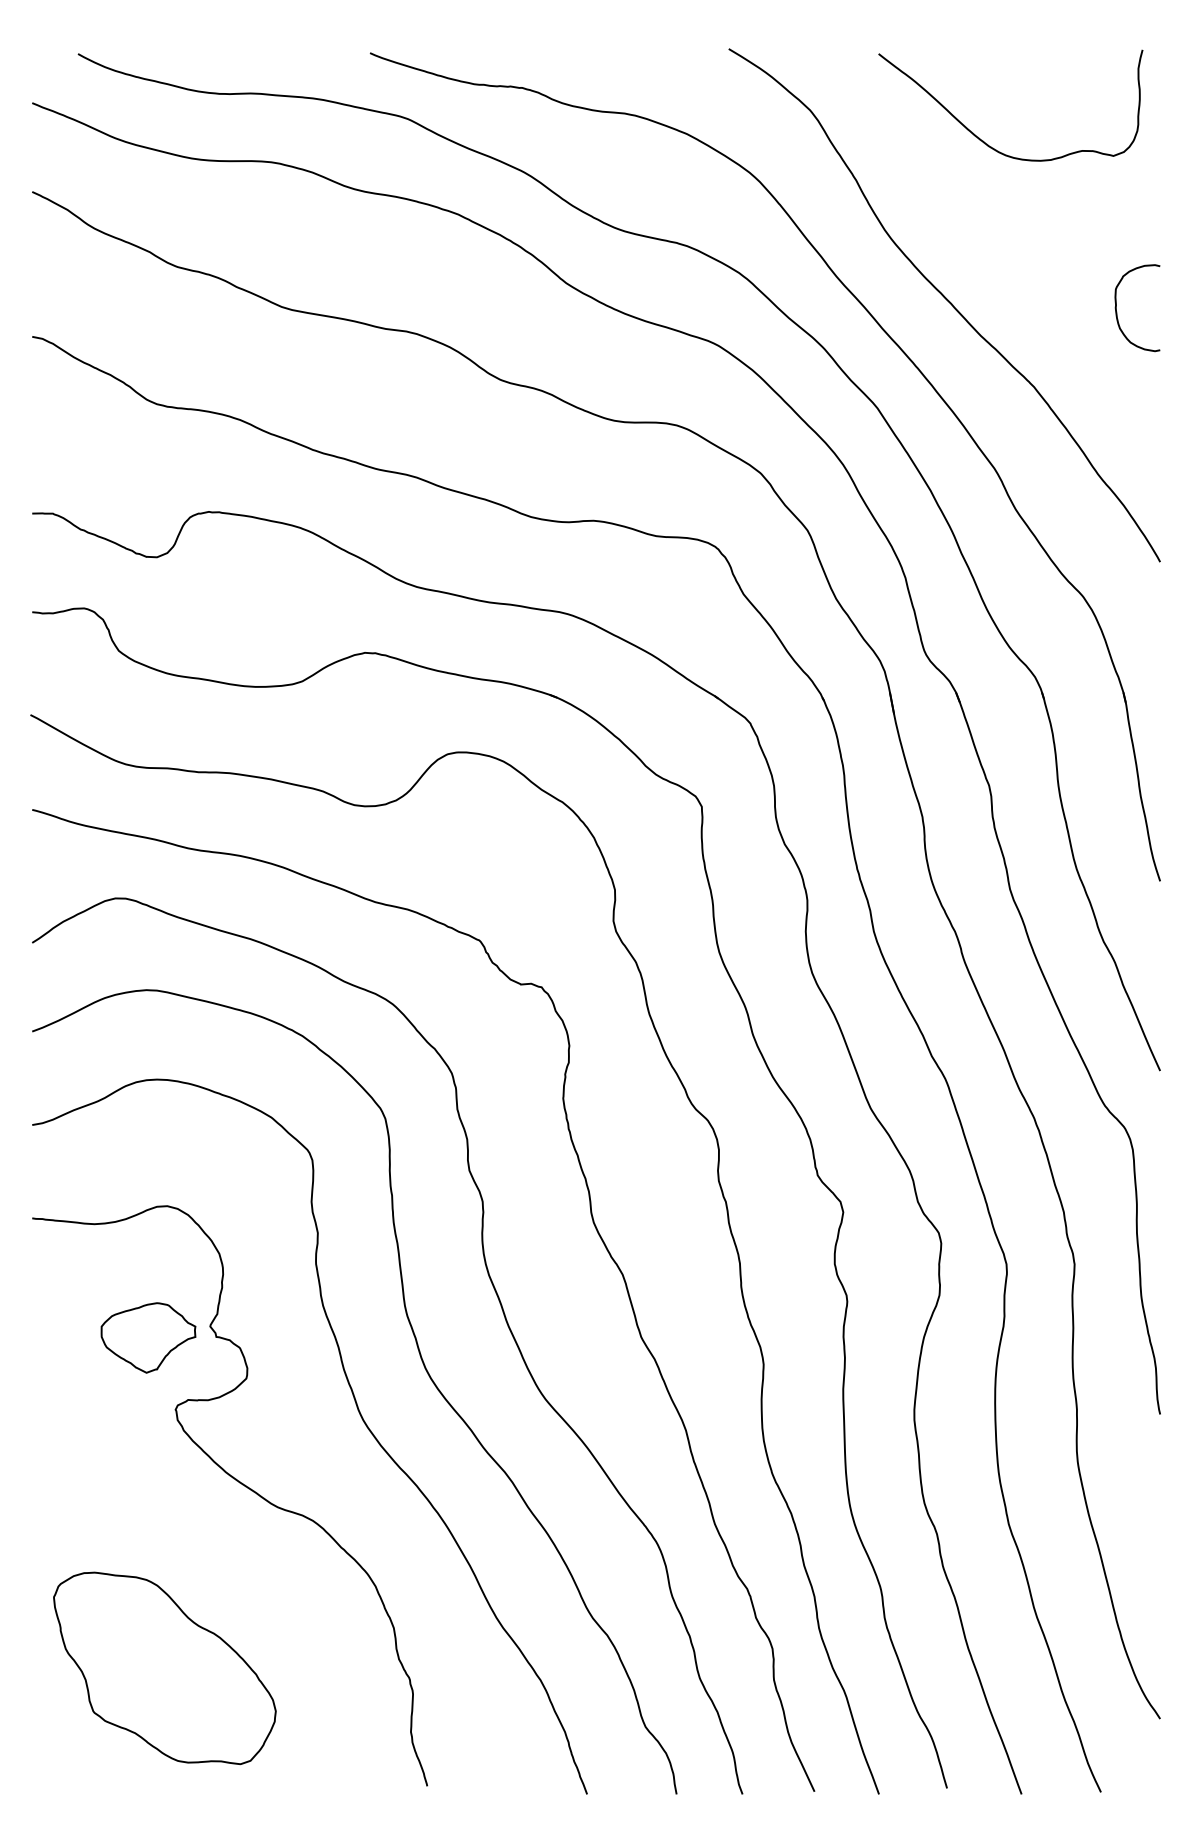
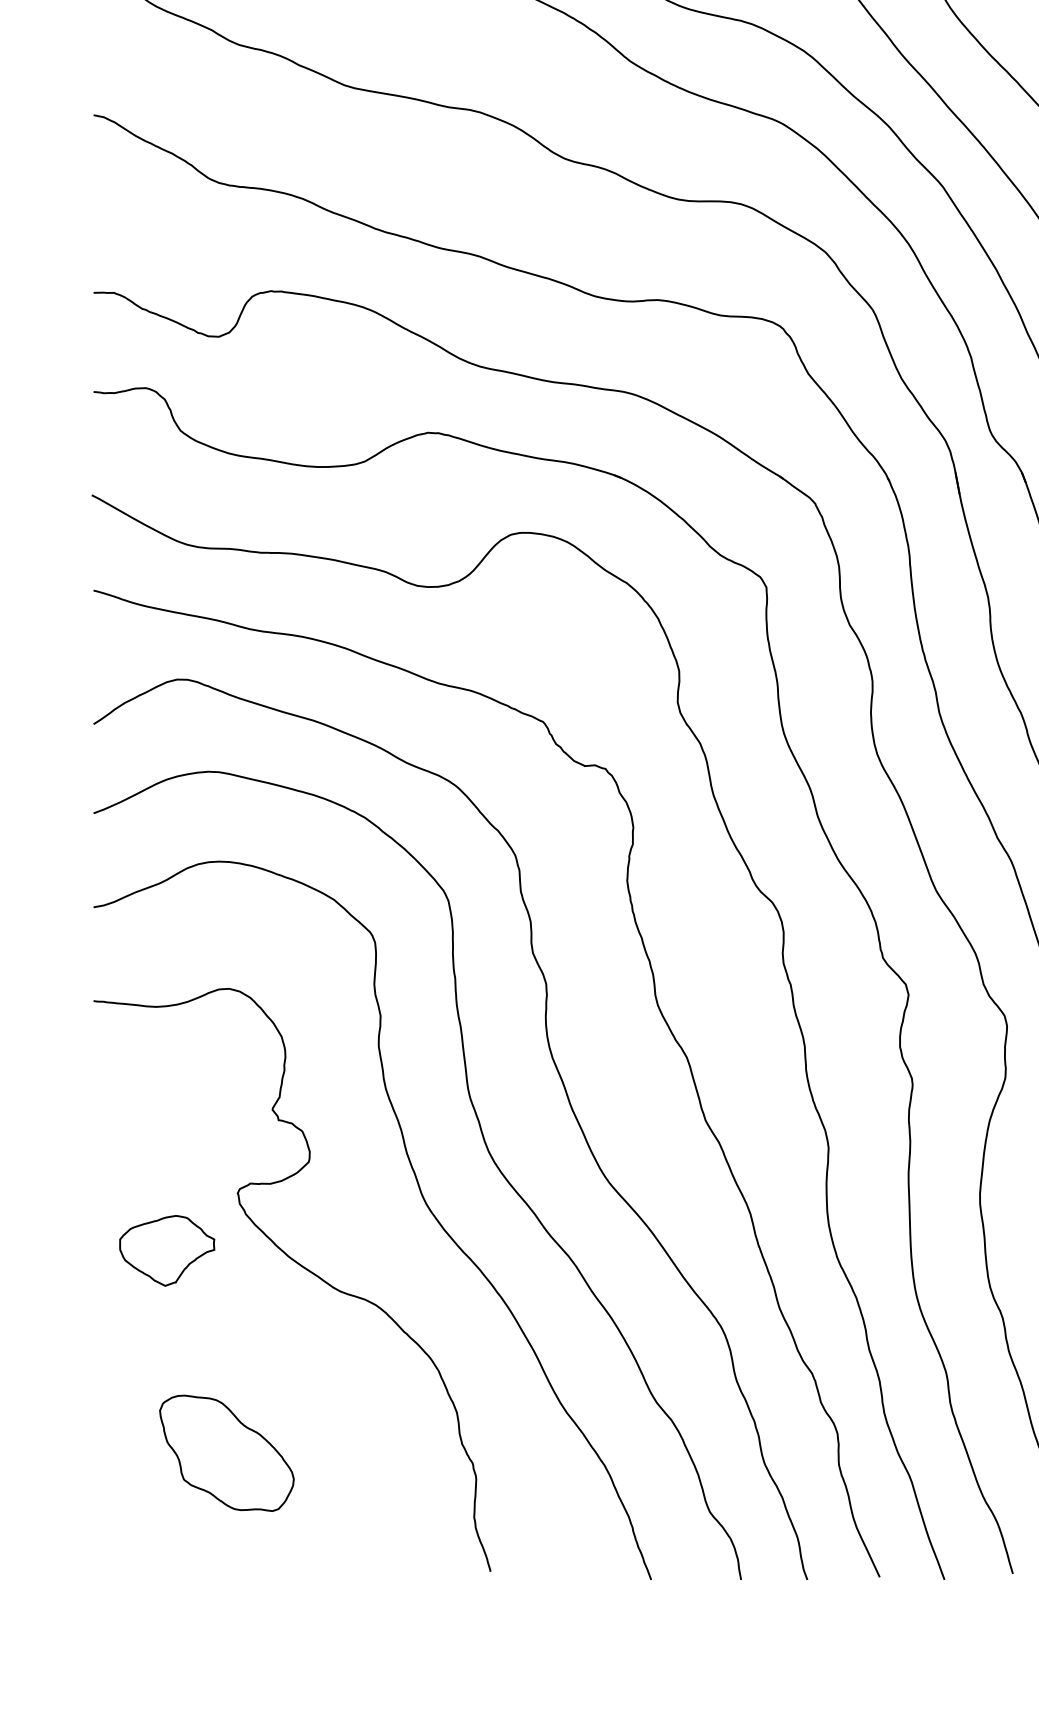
part: (148, 1337) -> (167, 1250), moved
part: (164, 1668) -> (226, 1453), size x0.6

